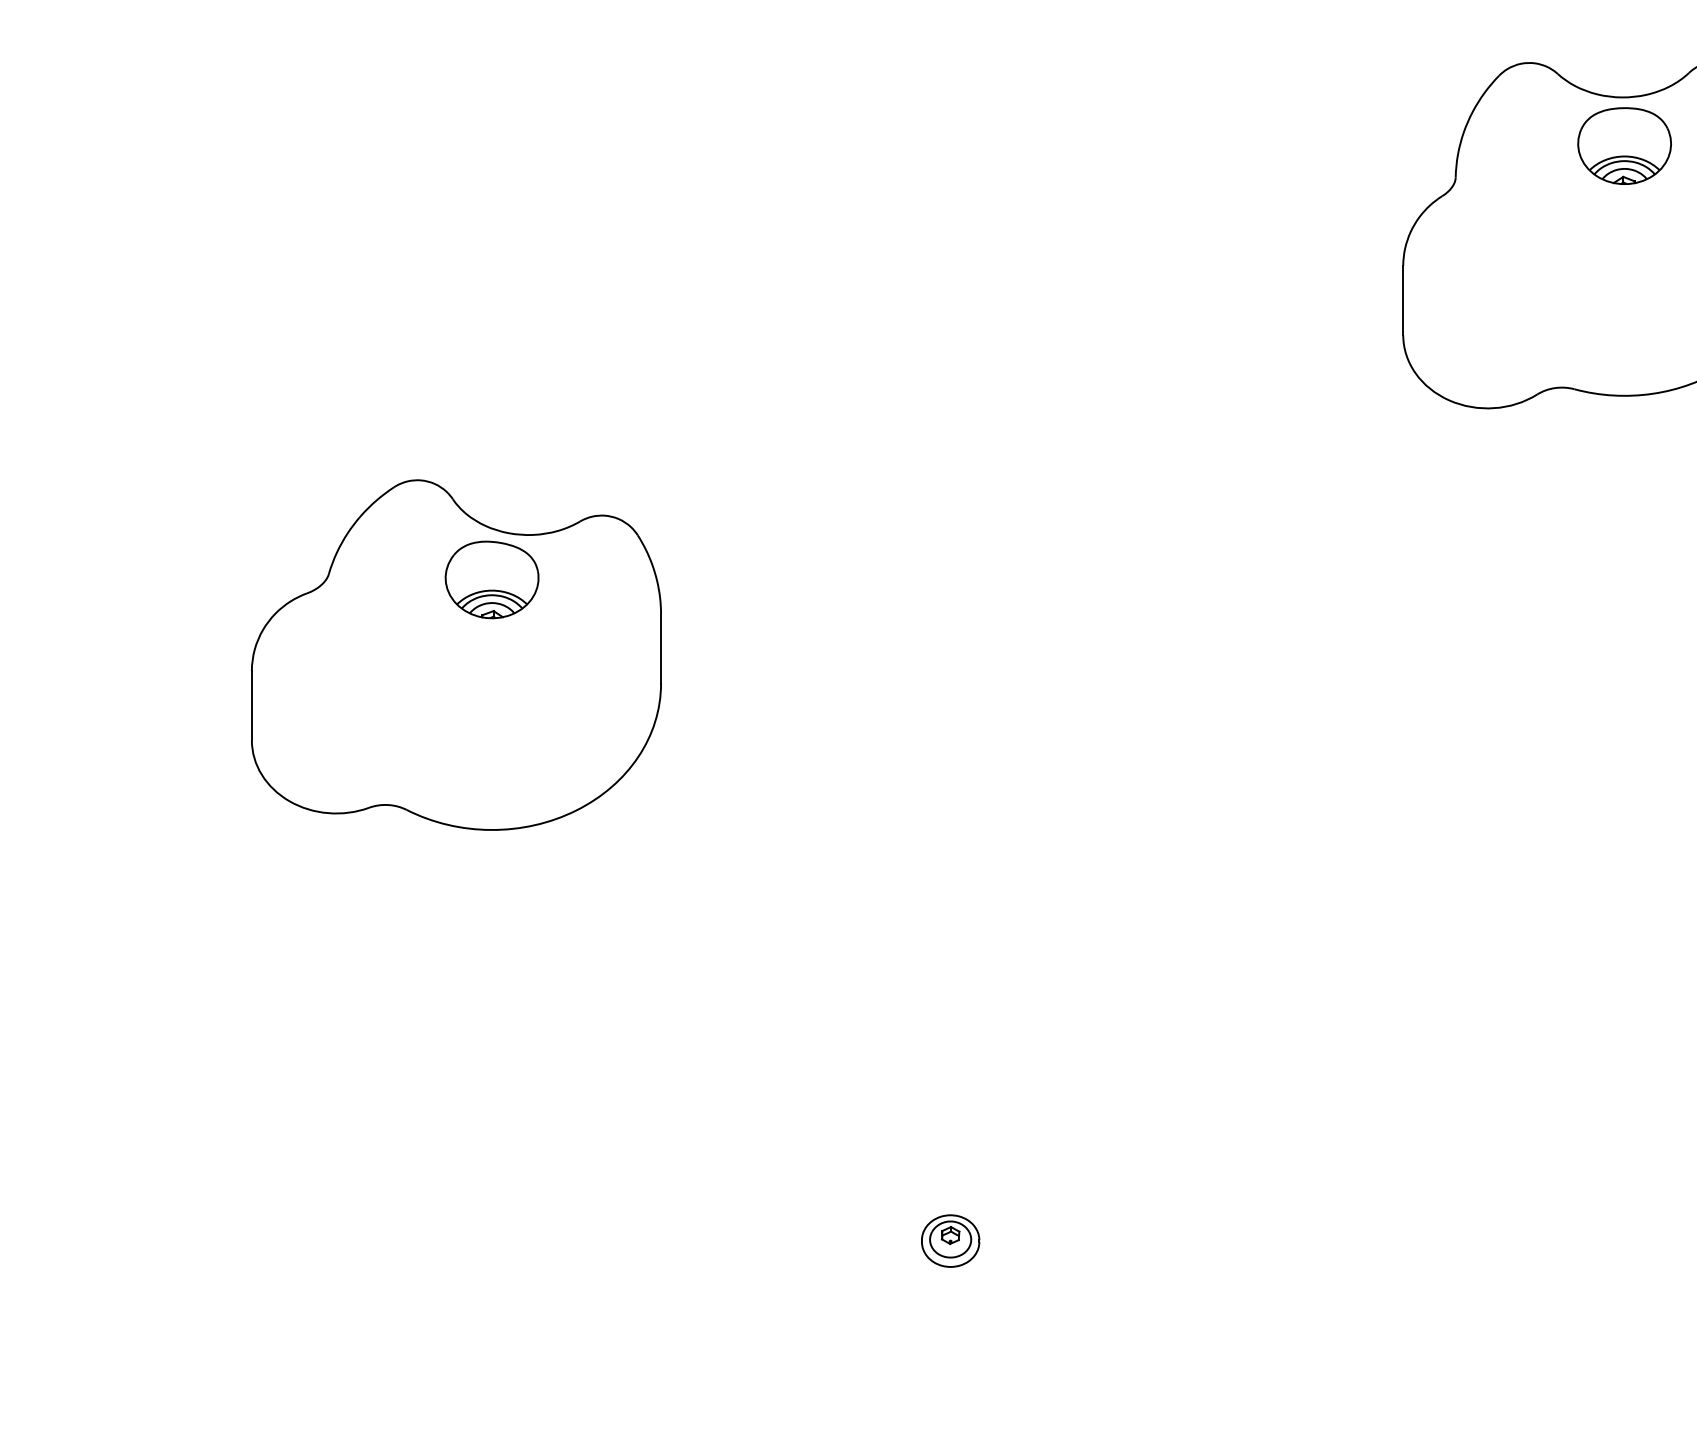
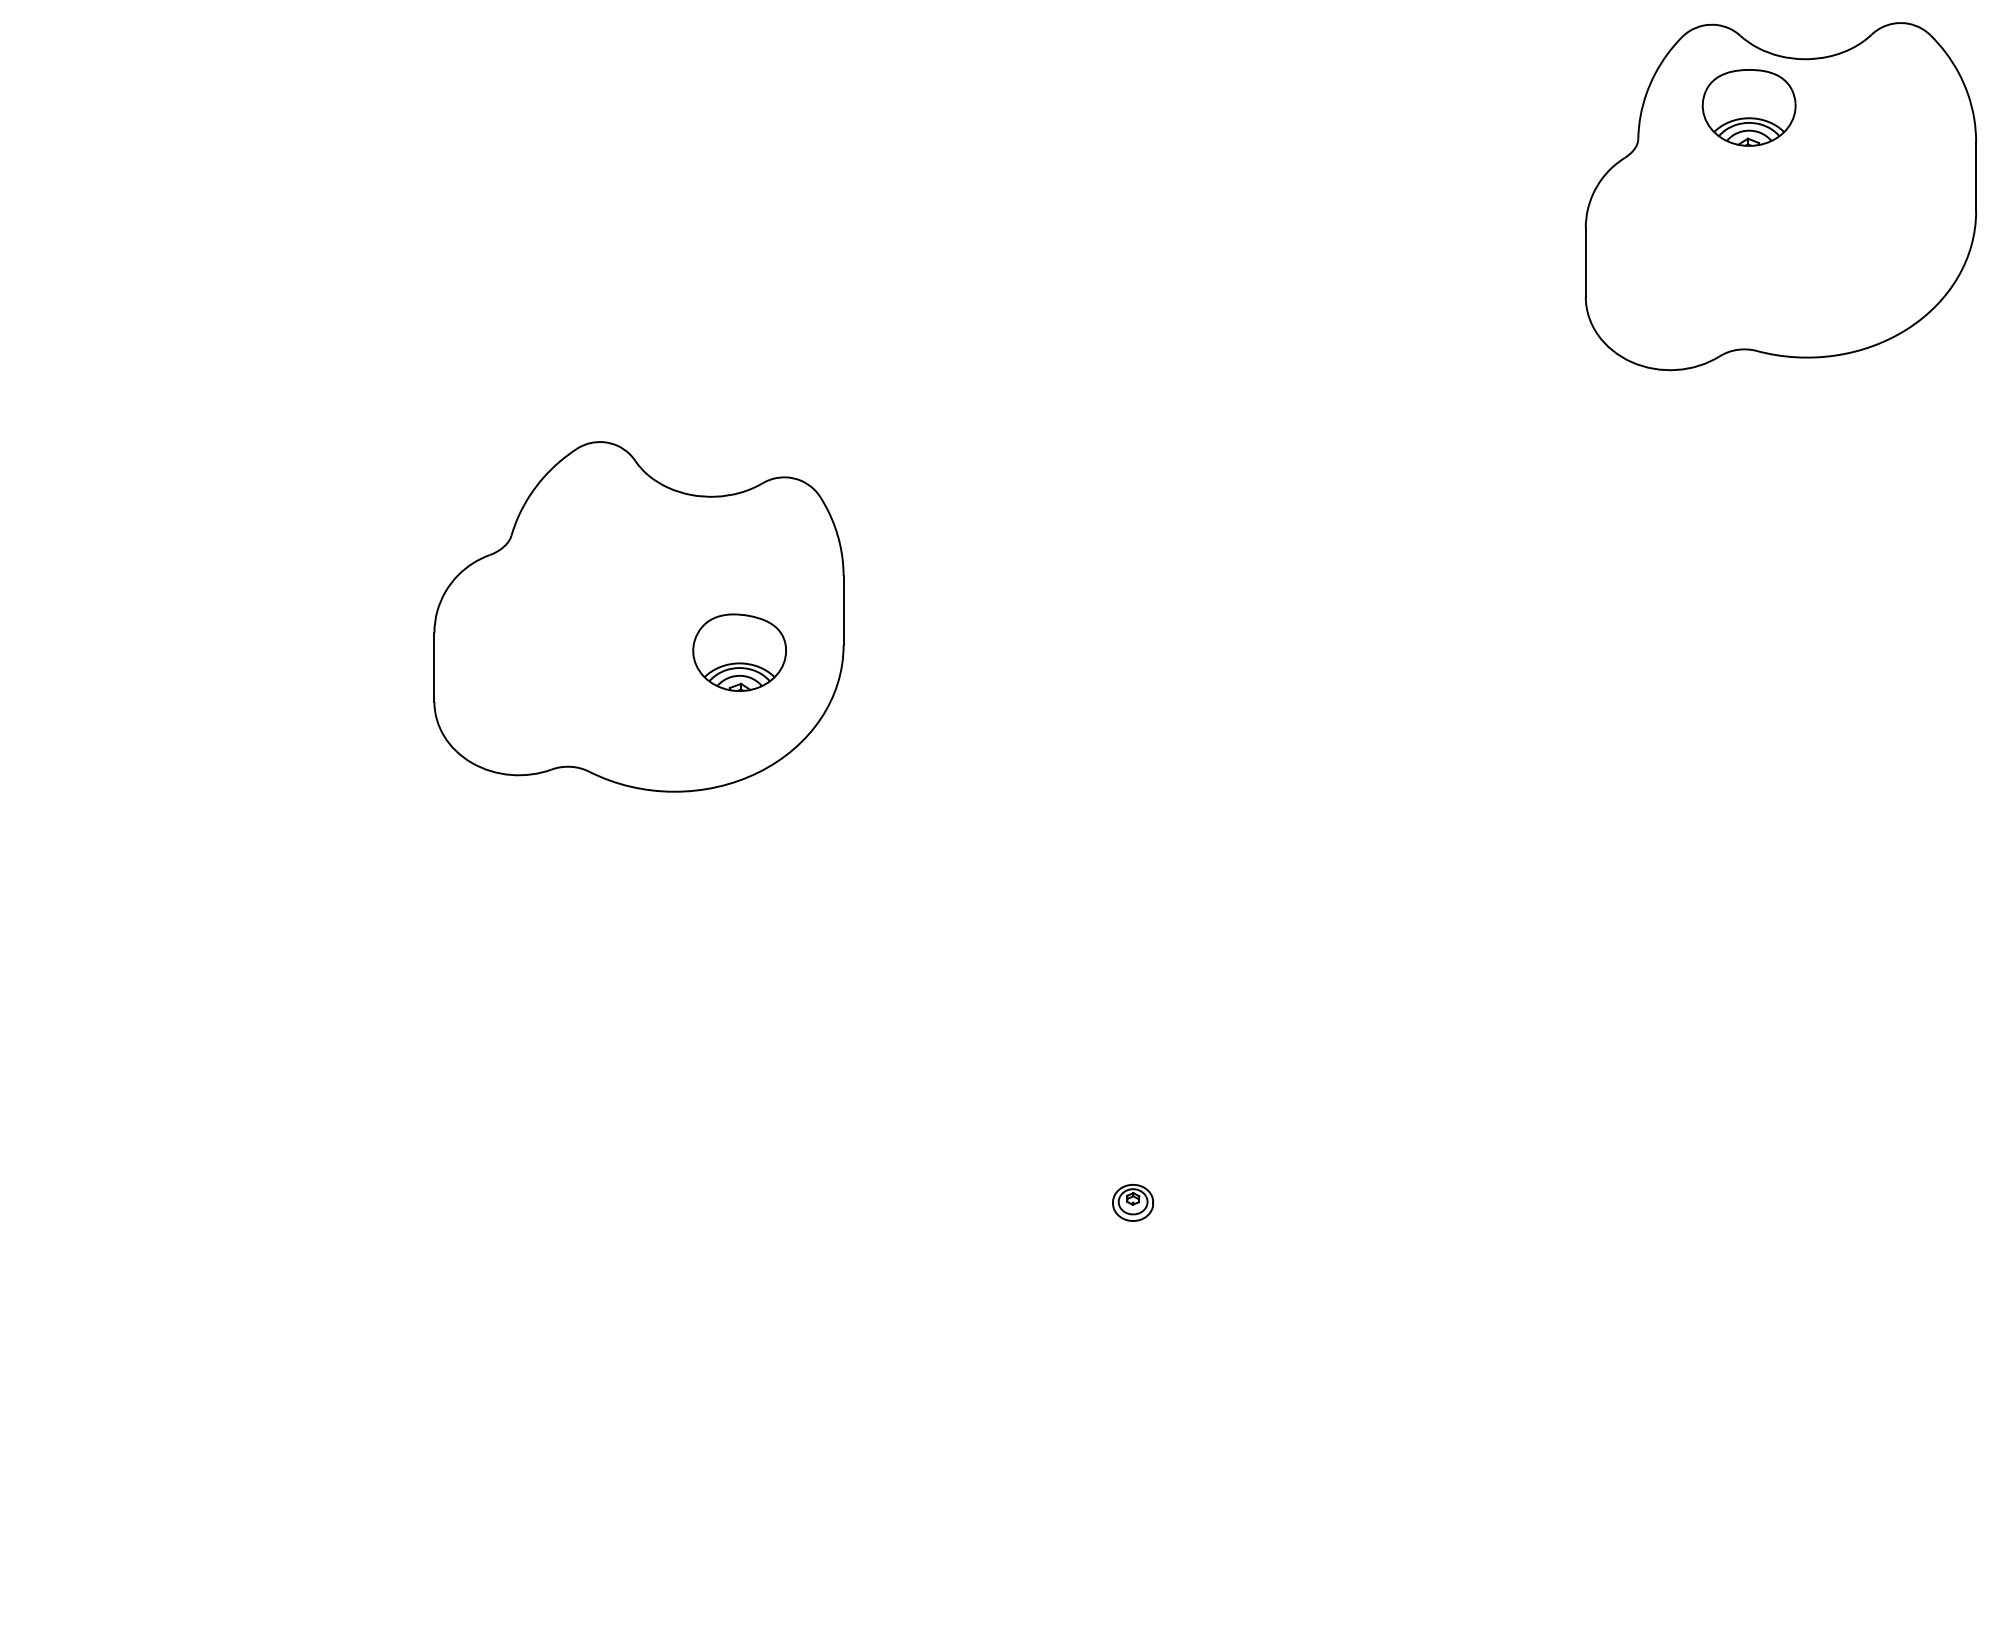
part: (1623, 145) -> (1748, 107), moved
part: (491, 579) -> (739, 652), moved
part: (949, 1240) -> (1132, 1202), size x0.7

